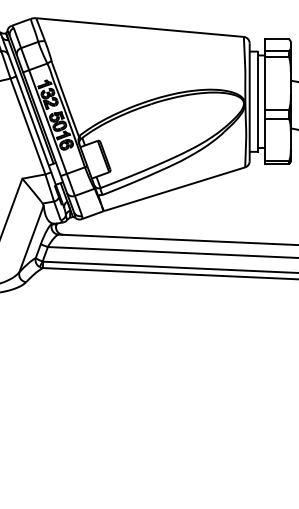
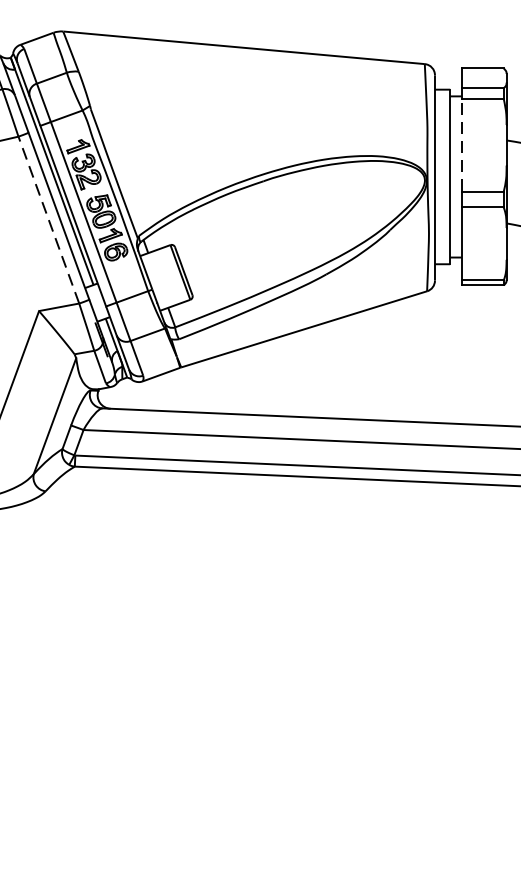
line: (265, 83) -> (462, 145), solid -> dashed
line: (27, 126) -> (48, 220), solid -> dashed

